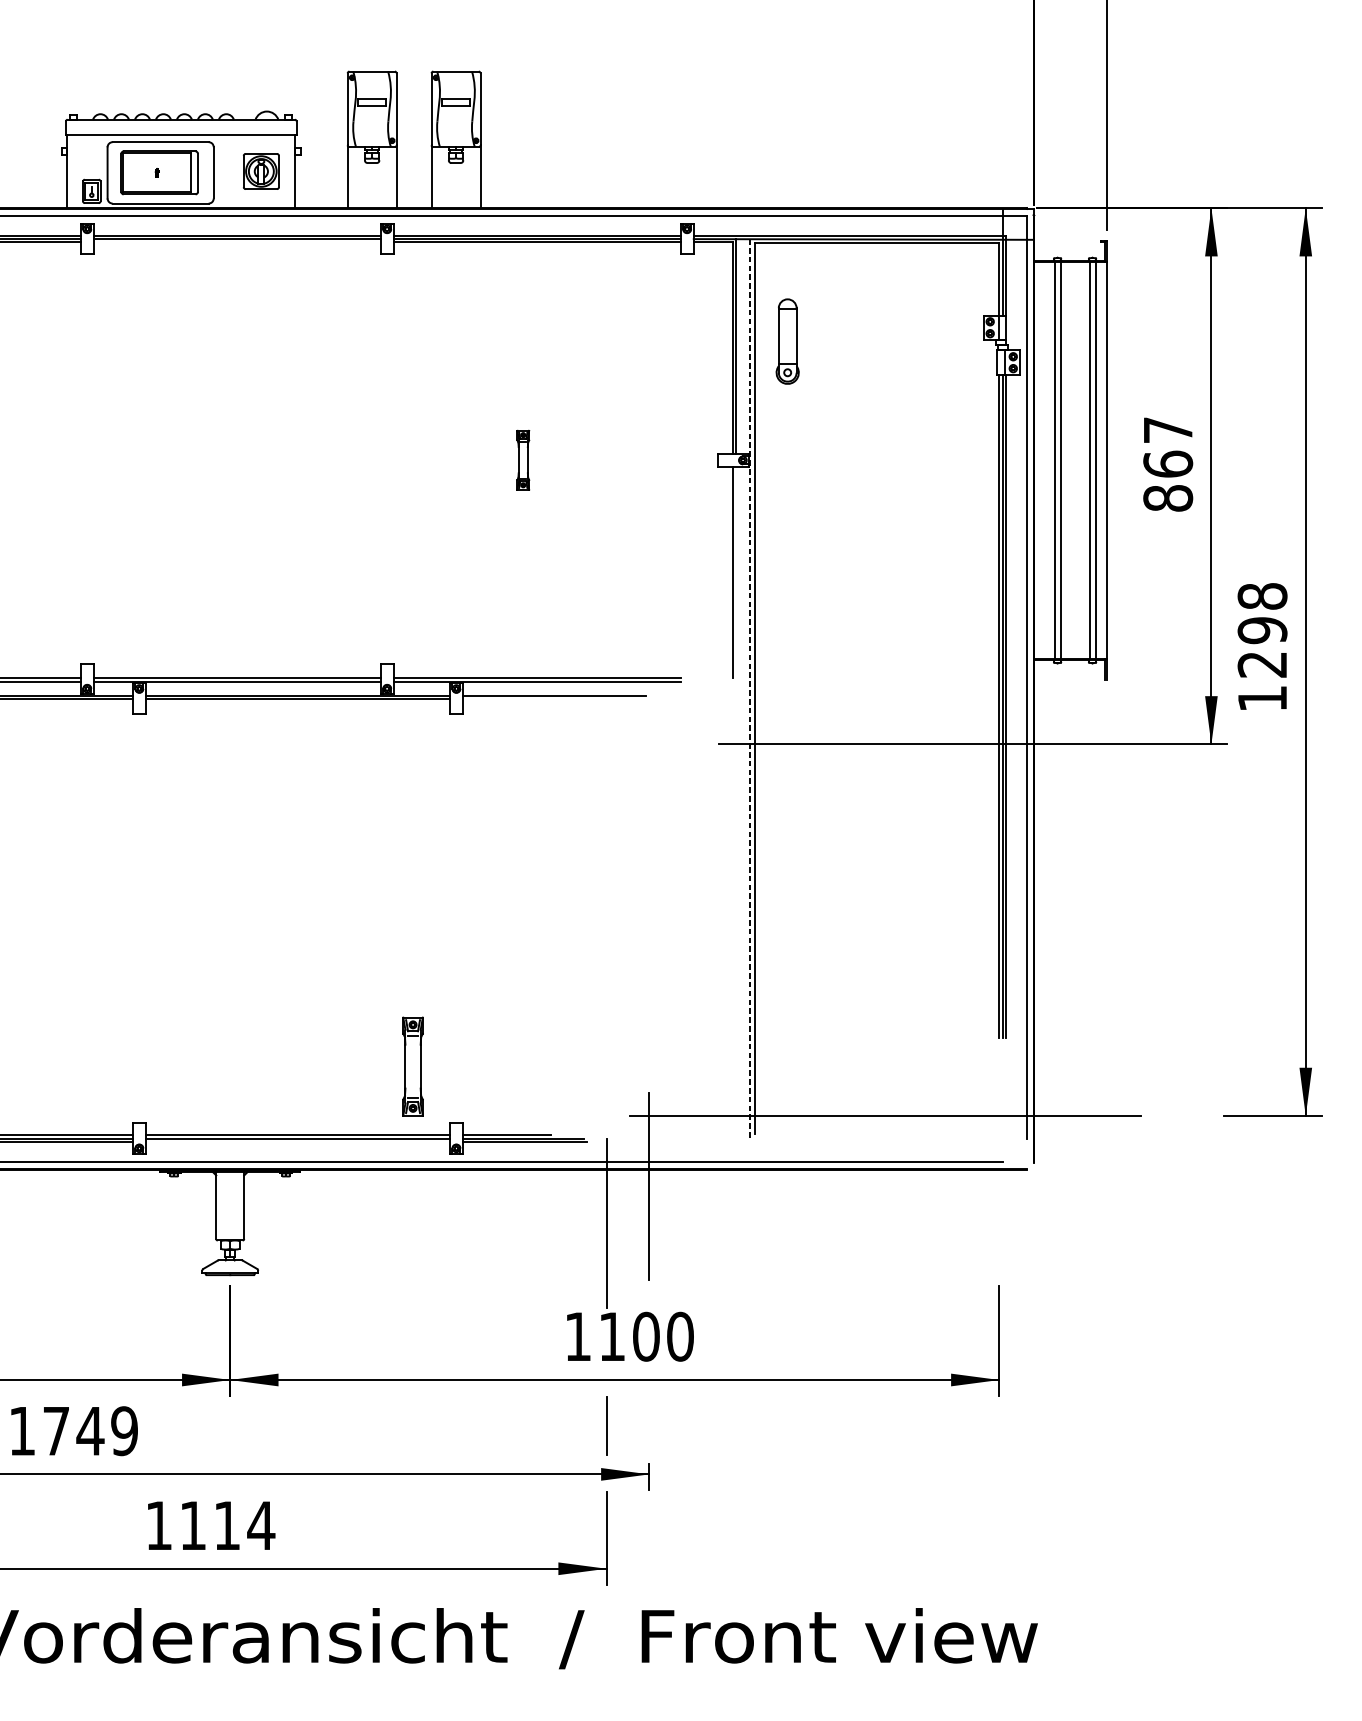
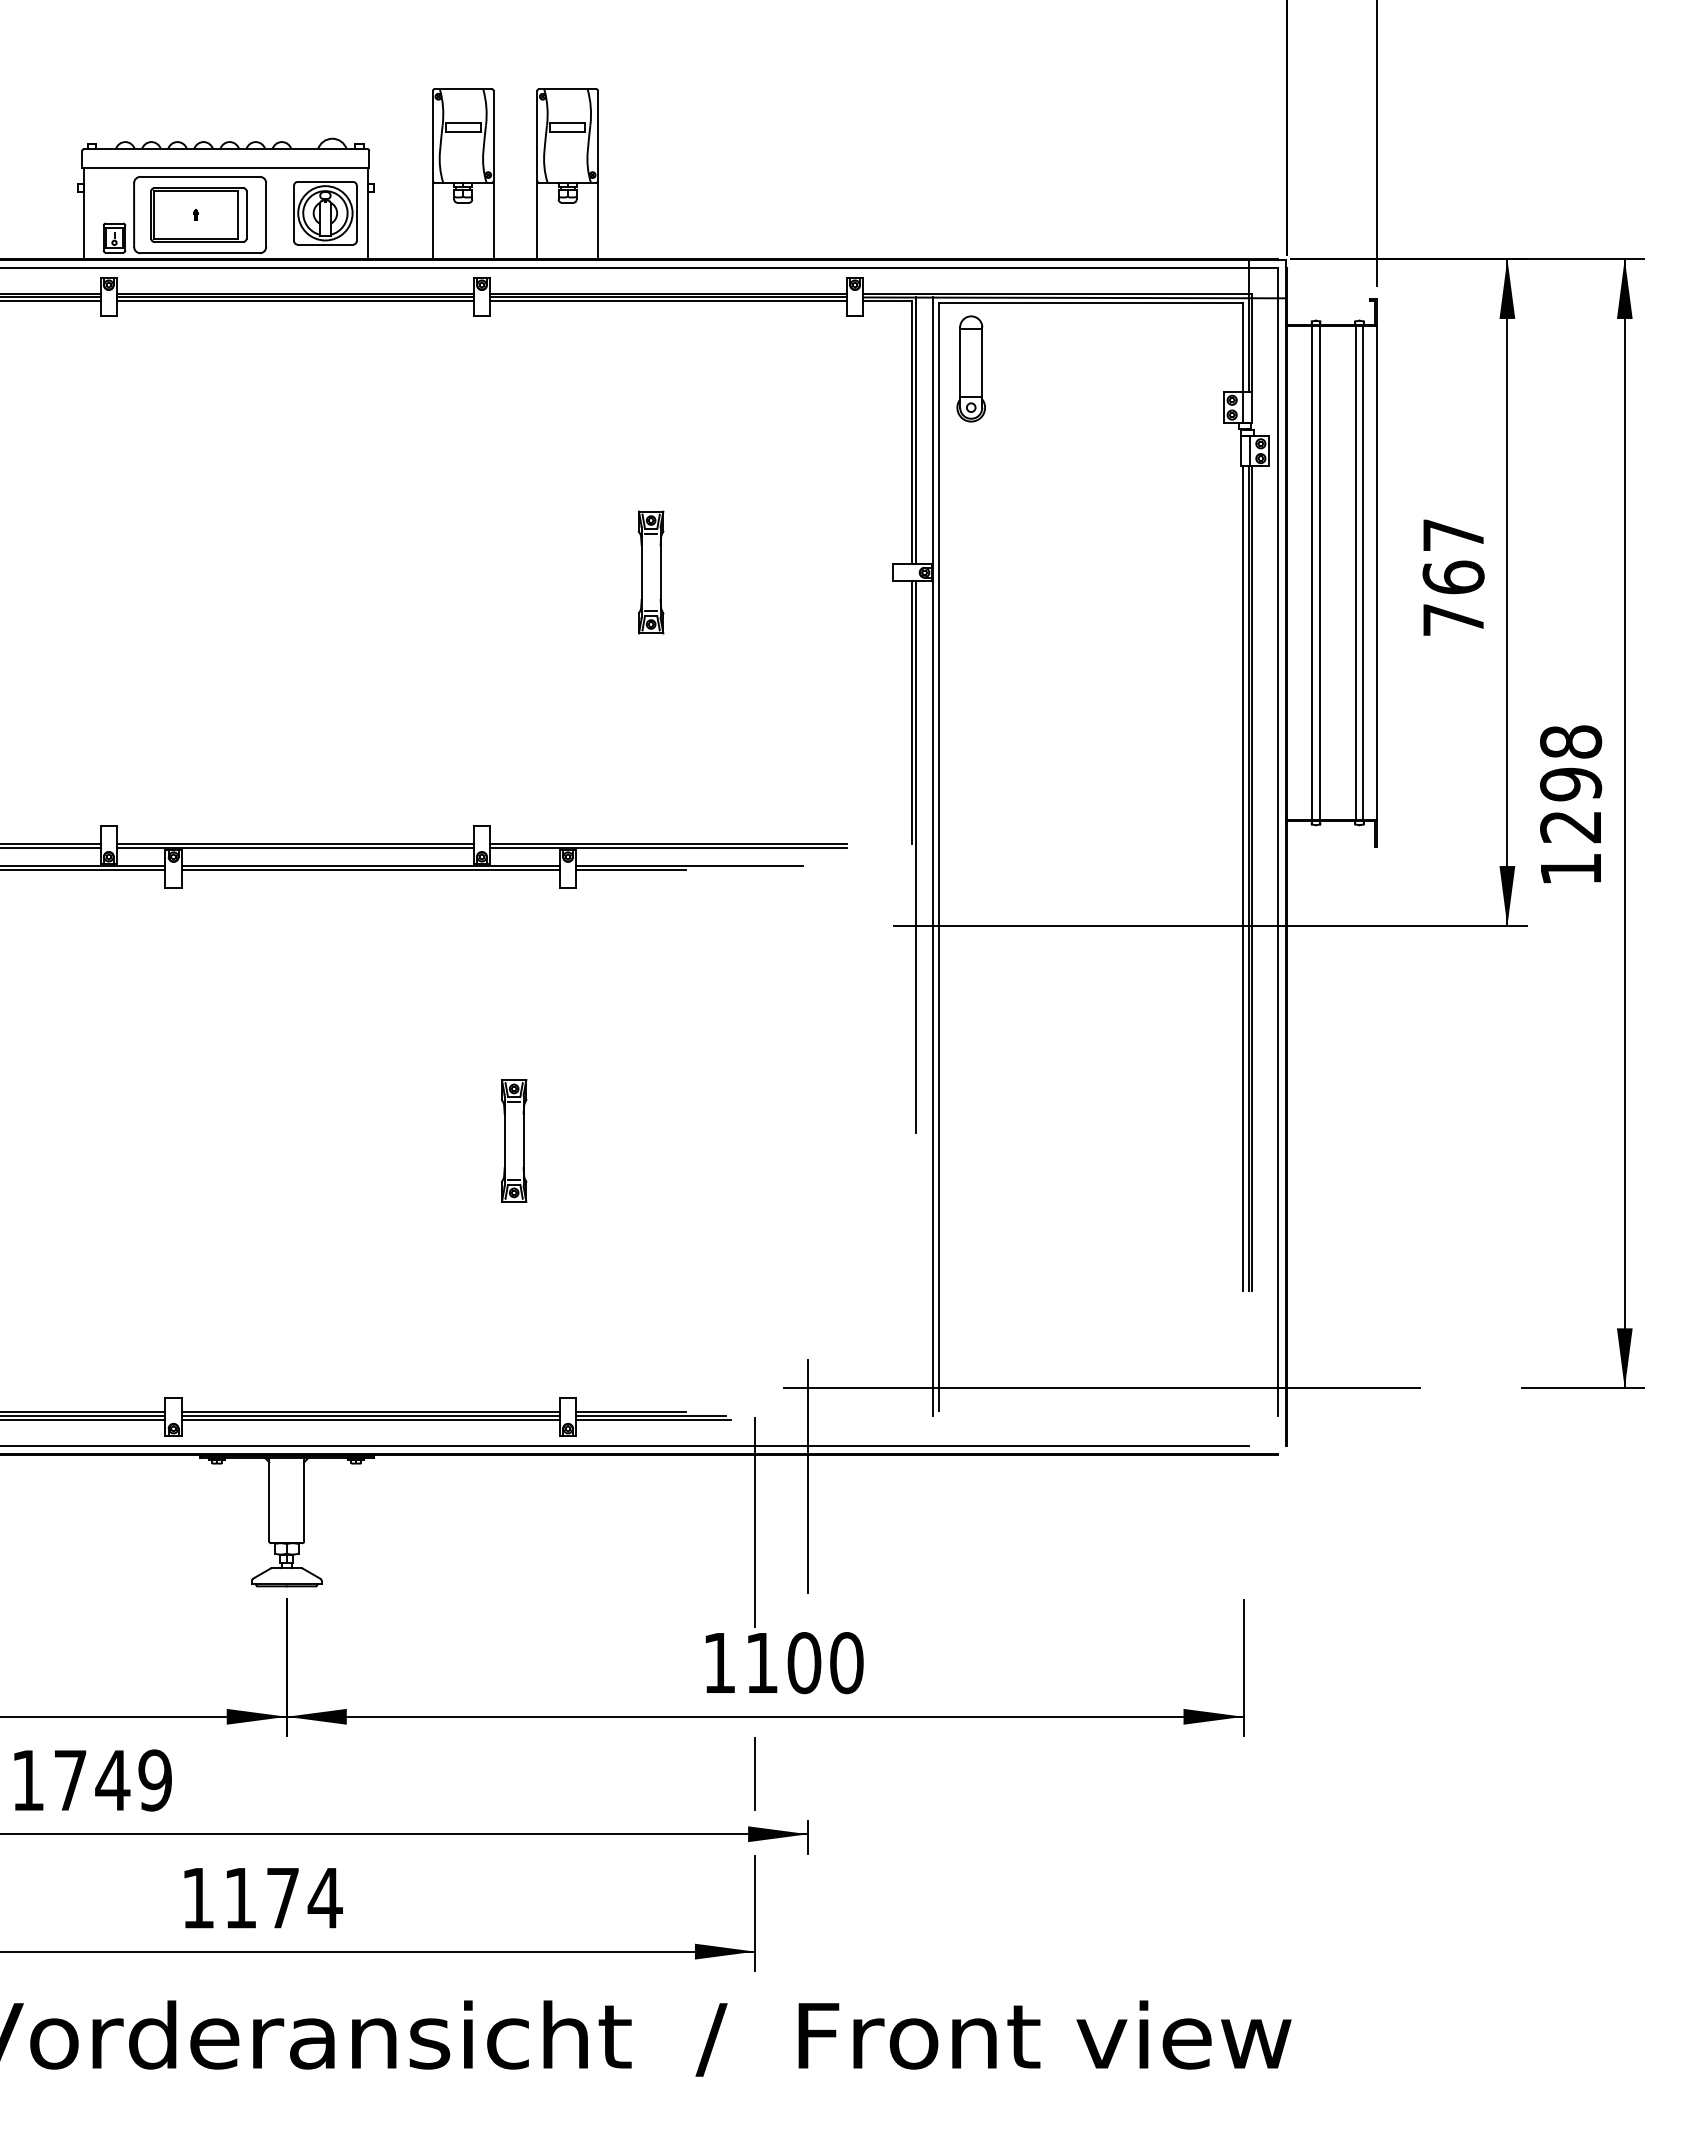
part: (261, 171) -> (325, 213), size x1.43
line: (237, 242) -> (295, 301), added
part: (787, 341) -> (970, 368), moved
part: (523, 460) -> (651, 572), size x1.67
text: (1168, 497) -> (1453, 619), 867 -> 767
line: (736, 688) -> (916, 856), added
line: (750, 689) -> (933, 857), dashed -> solid
line: (506, 698) -> (630, 869), added
part: (413, 1066) -> (514, 1140), moved
line: (297, 1141) -> (370, 1420), added
text: (226, 1526) -> (282, 1898), 1114 -> 1174

